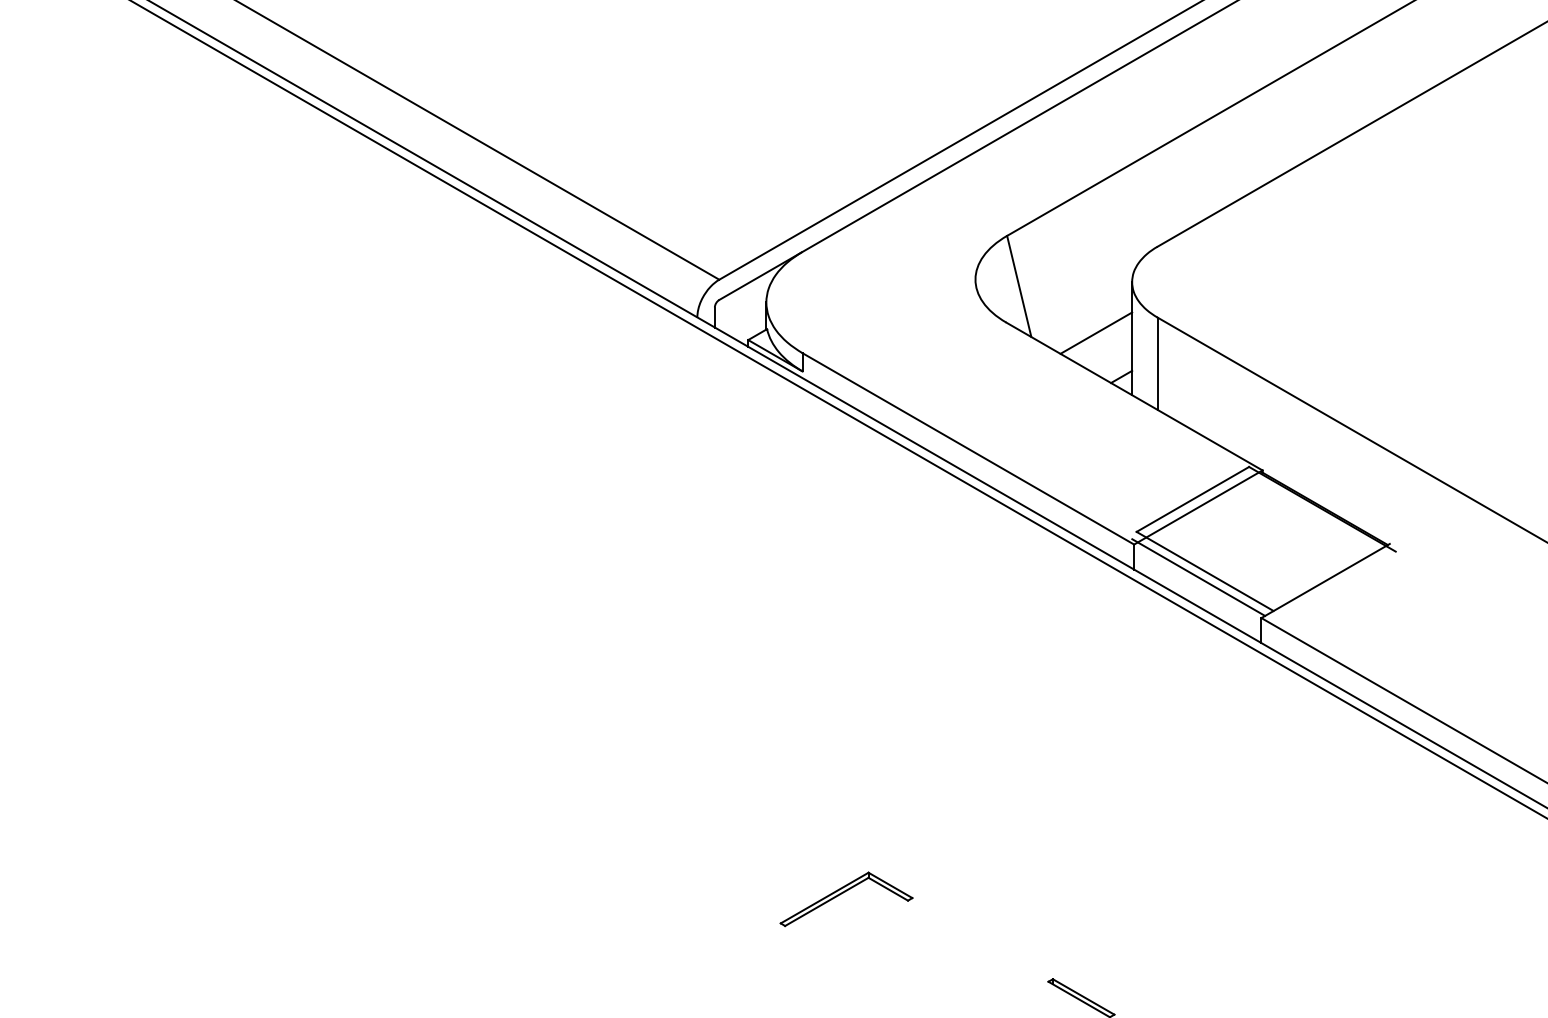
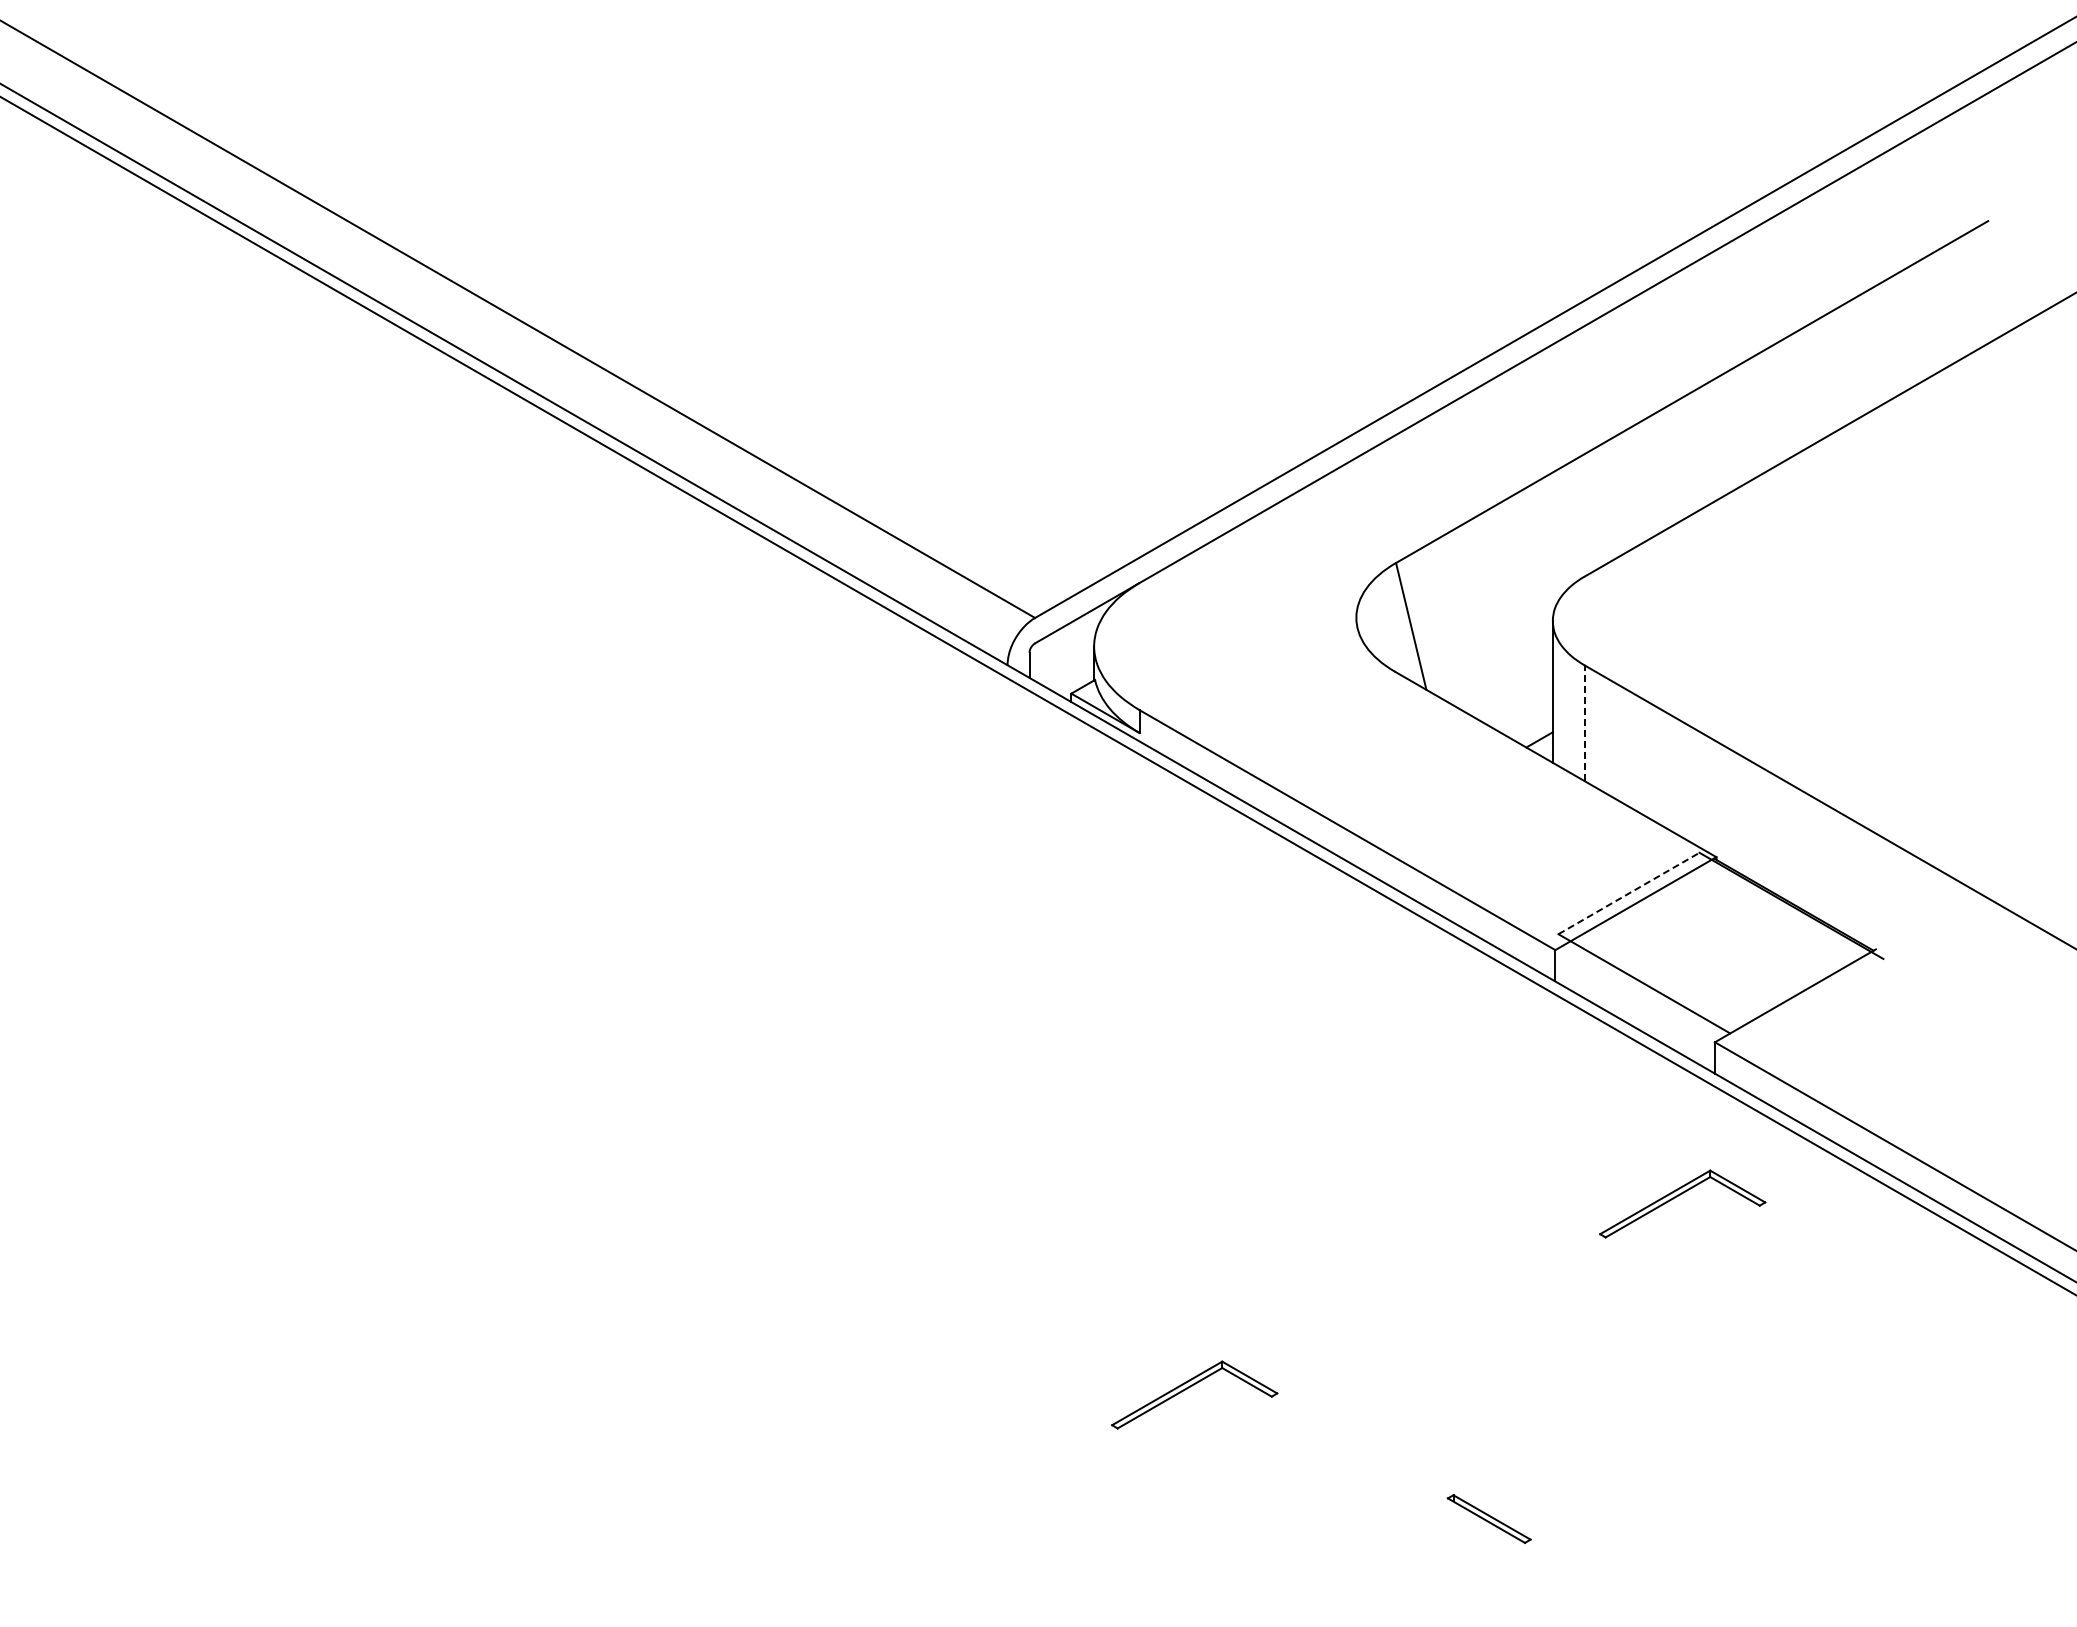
line: (1096, 332) -> (1507, 684), removed
line: (1157, 363) -> (1584, 723), solid -> dashed
line: (1193, 499) -> (1629, 893), solid -> dashed
line: (1198, 577) -> (1636, 991), removed
part: (1231, 741) -> (1677, 1197), added

